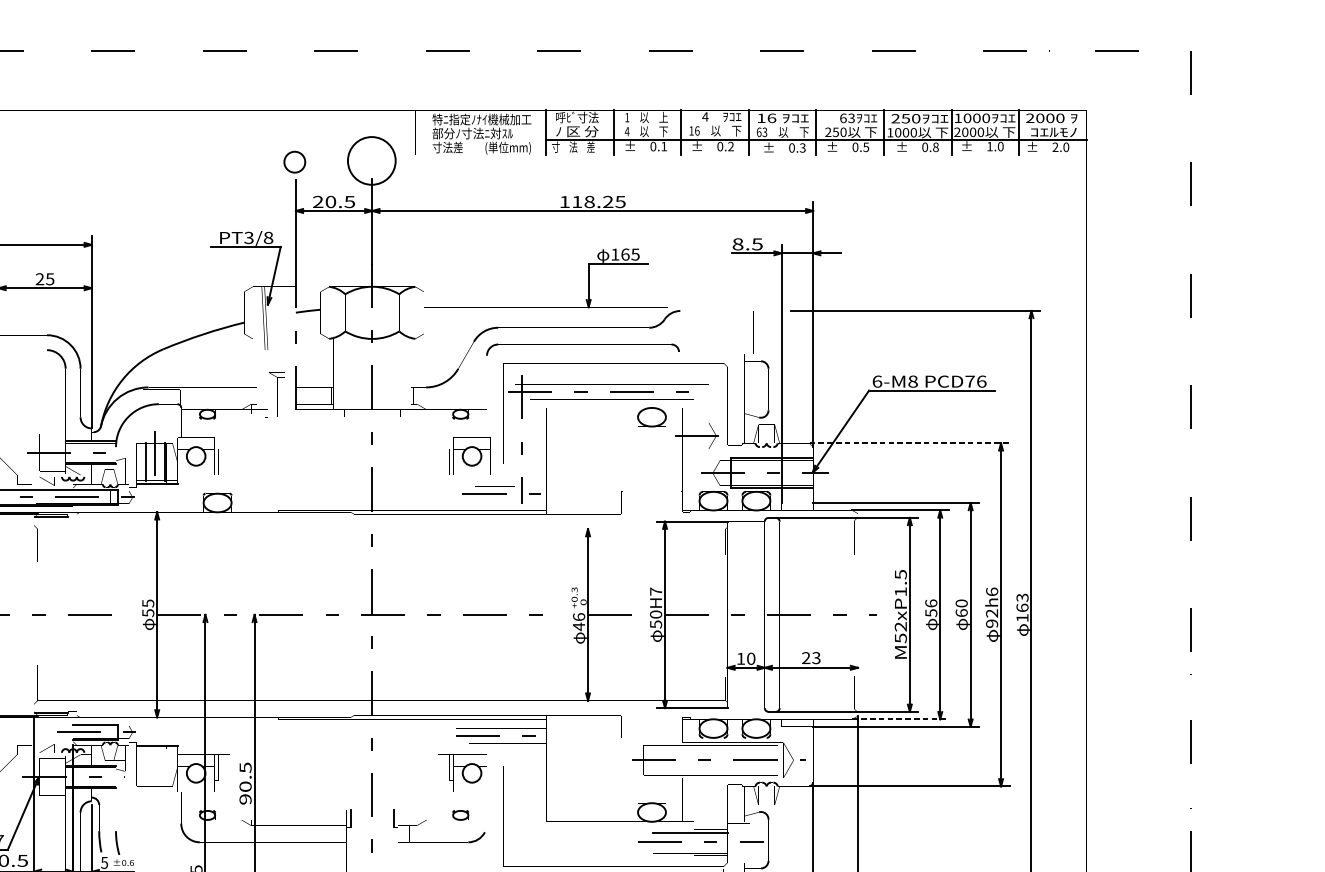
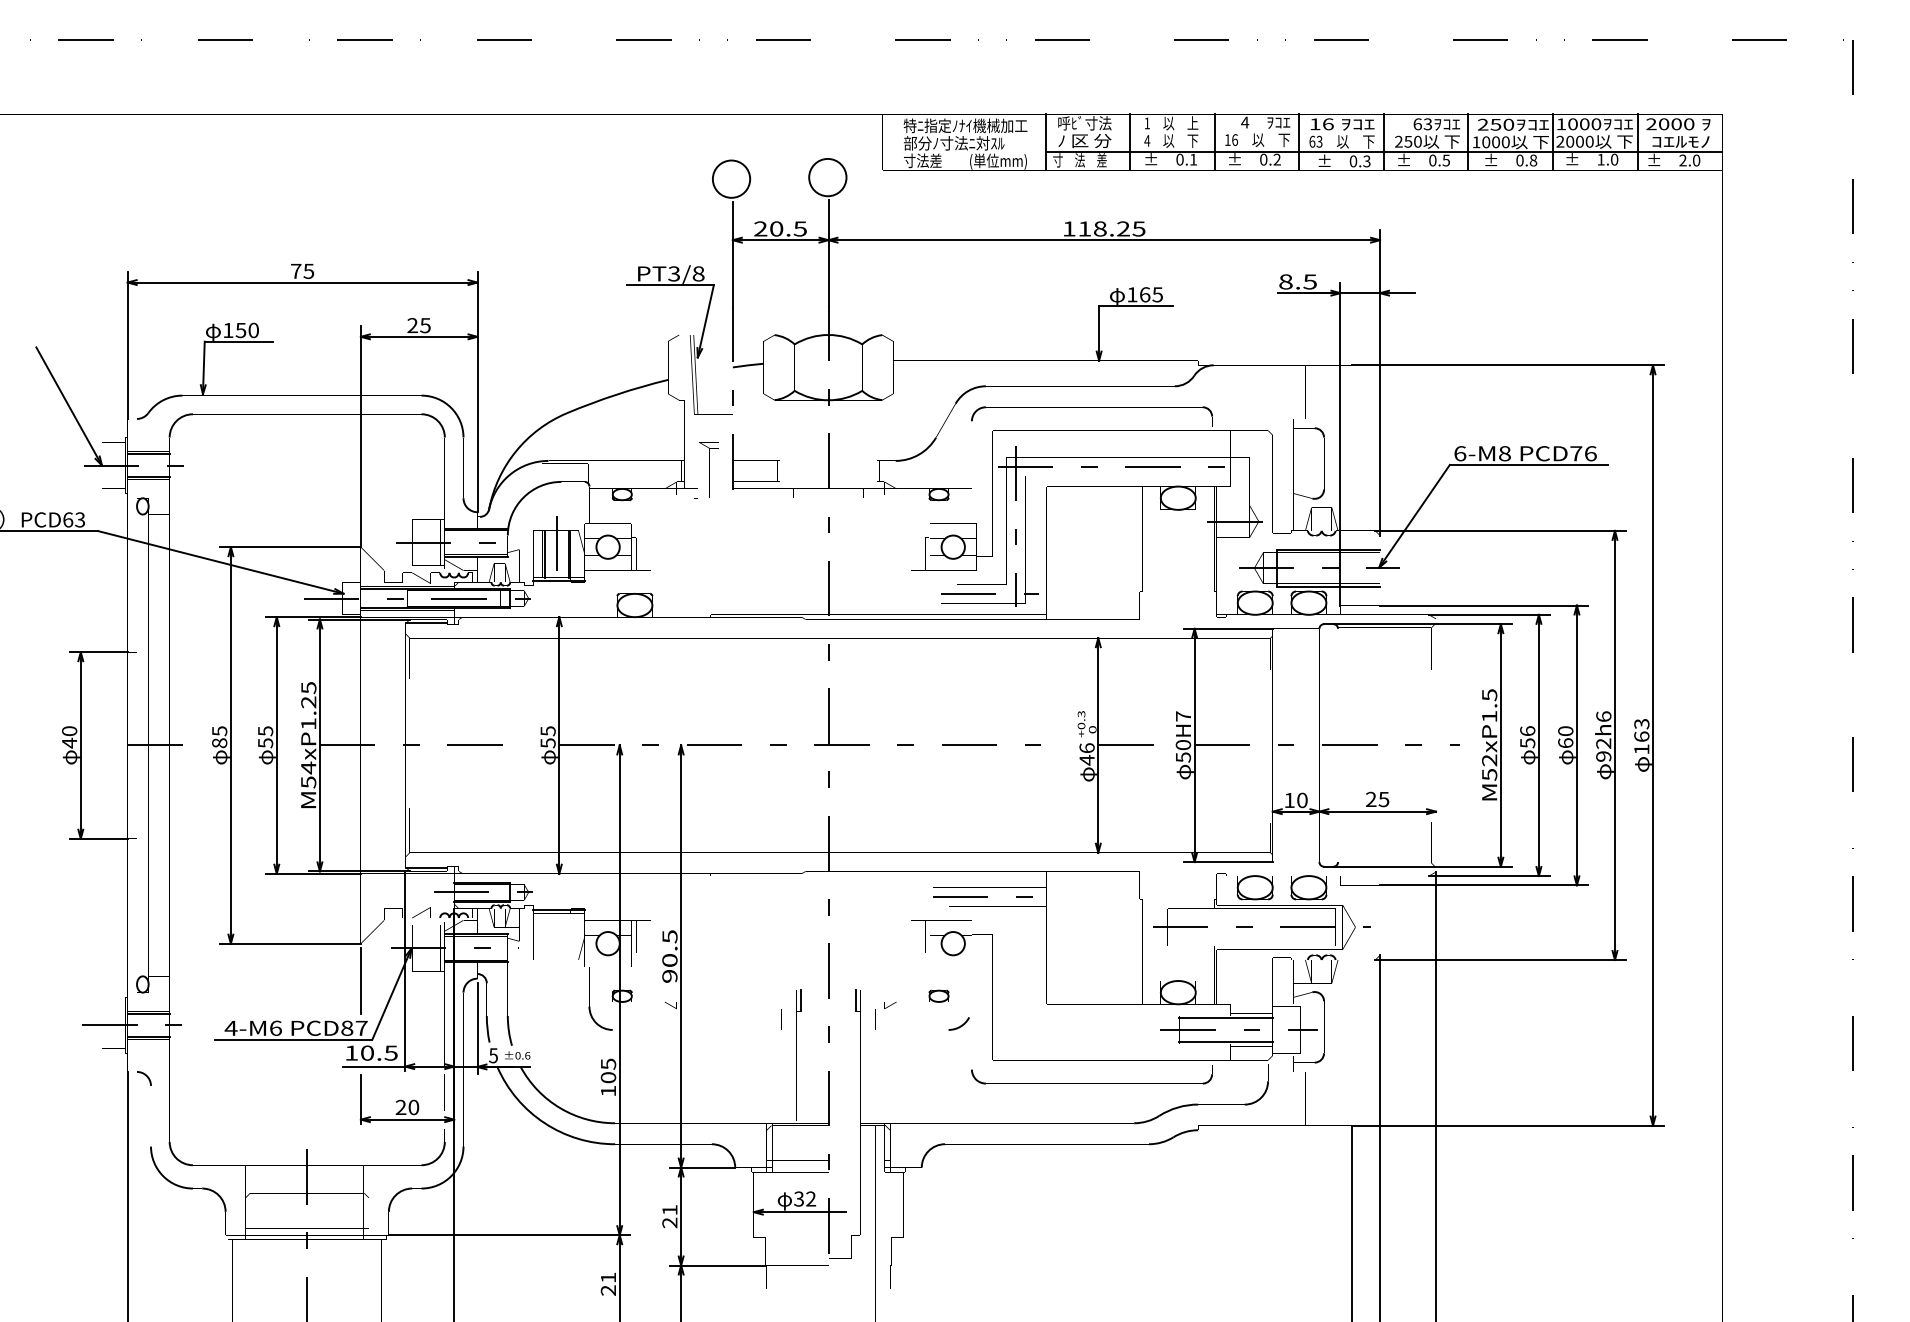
circle: (371, 160) -> (827, 177), size x0.62
circle: (294, 161) -> (731, 178), size x1.43
line: (910, 443) -> (1501, 530), dashed -> solid
text: (816, 657) -> (1384, 798), 23 -> 25
line: (900, 719) -> (1489, 876), dashed -> solid
line: (689, 851) -> (1225, 1041), added

